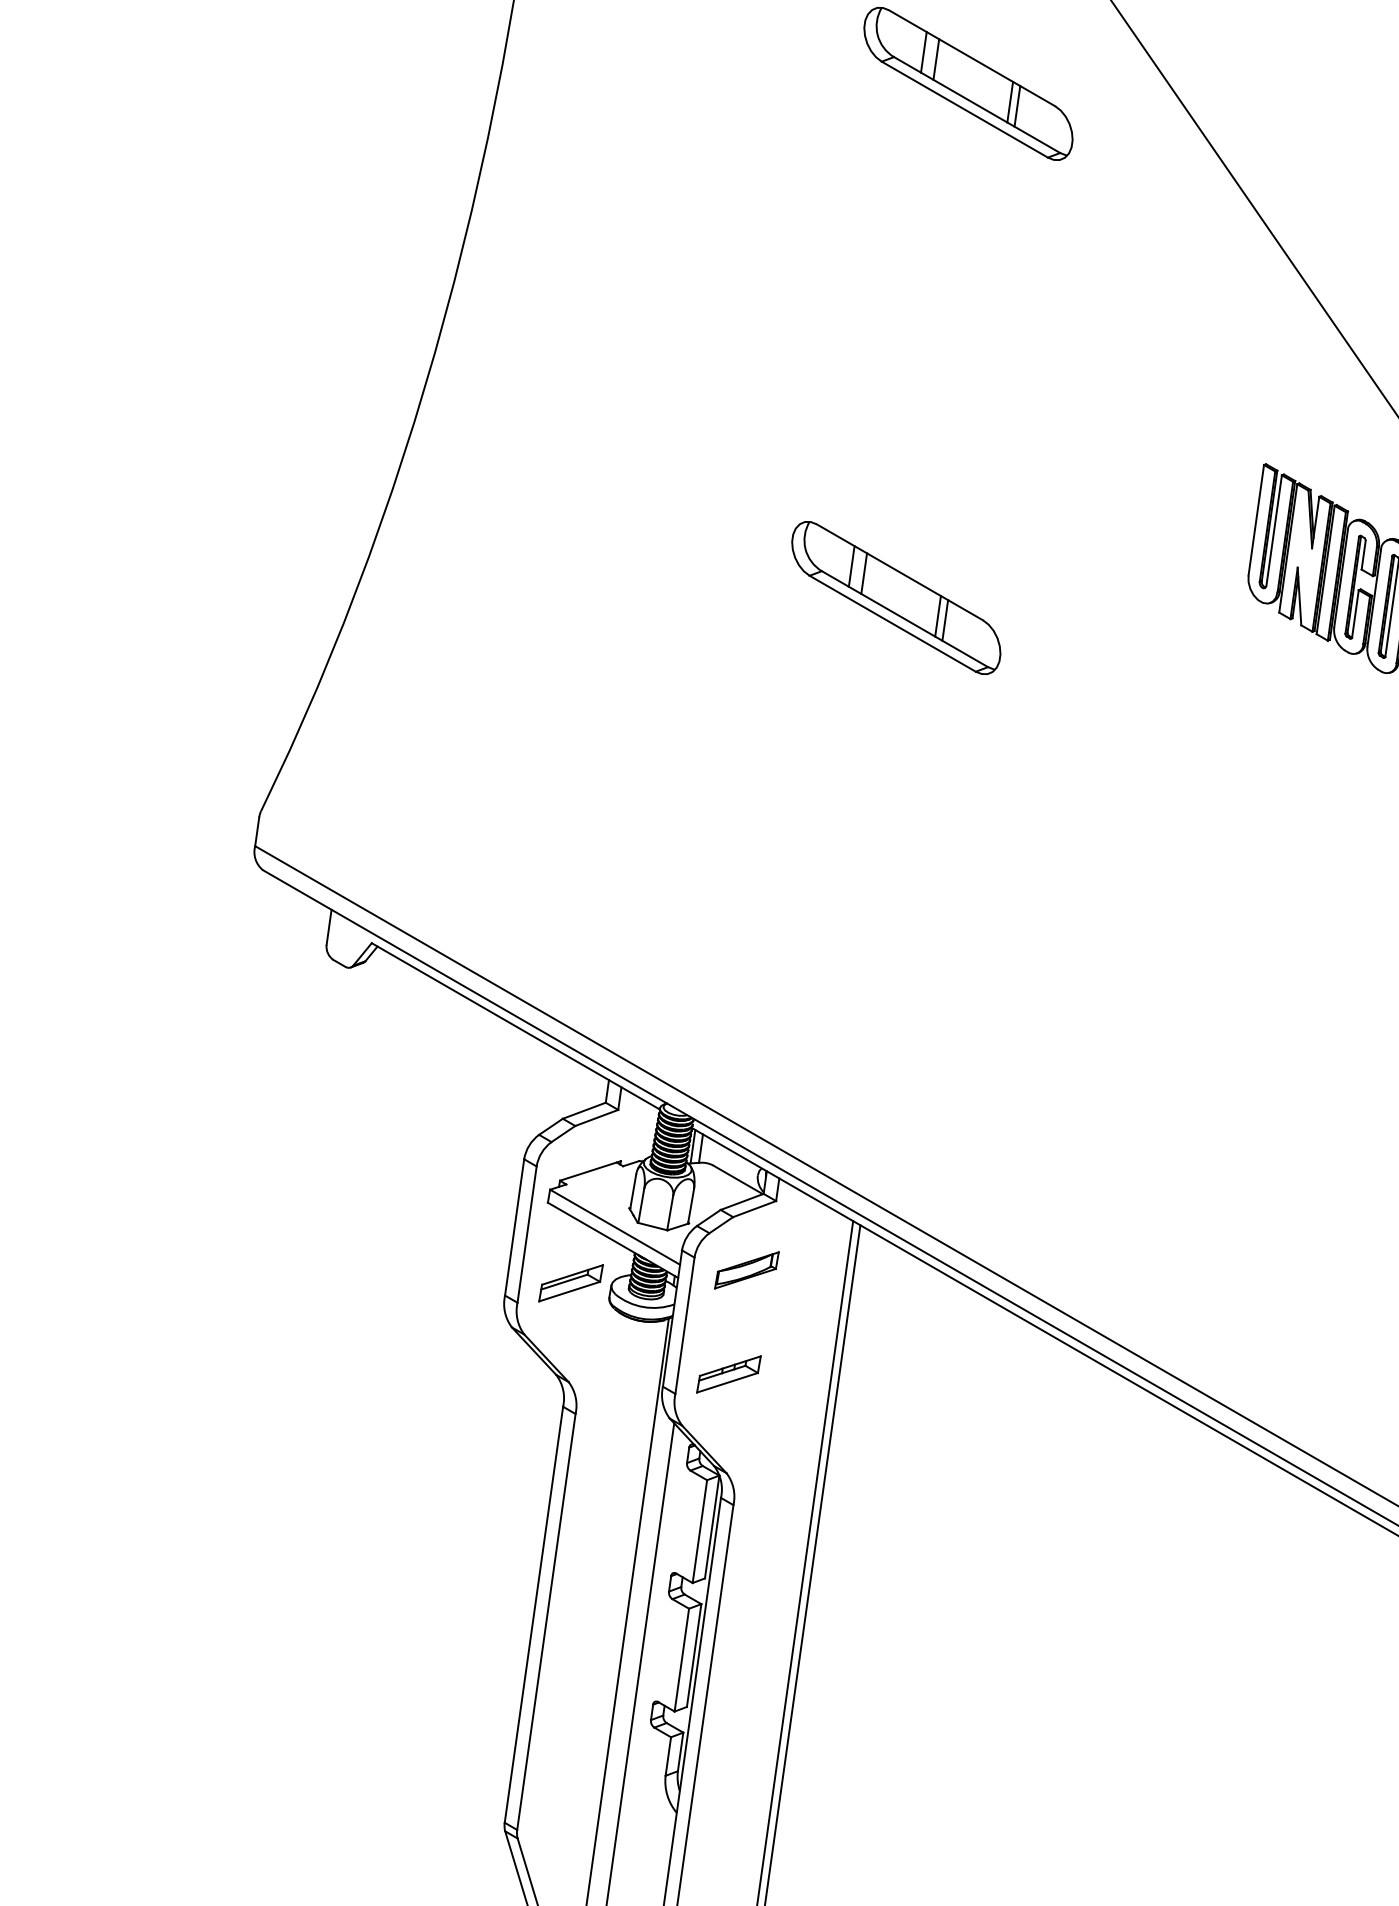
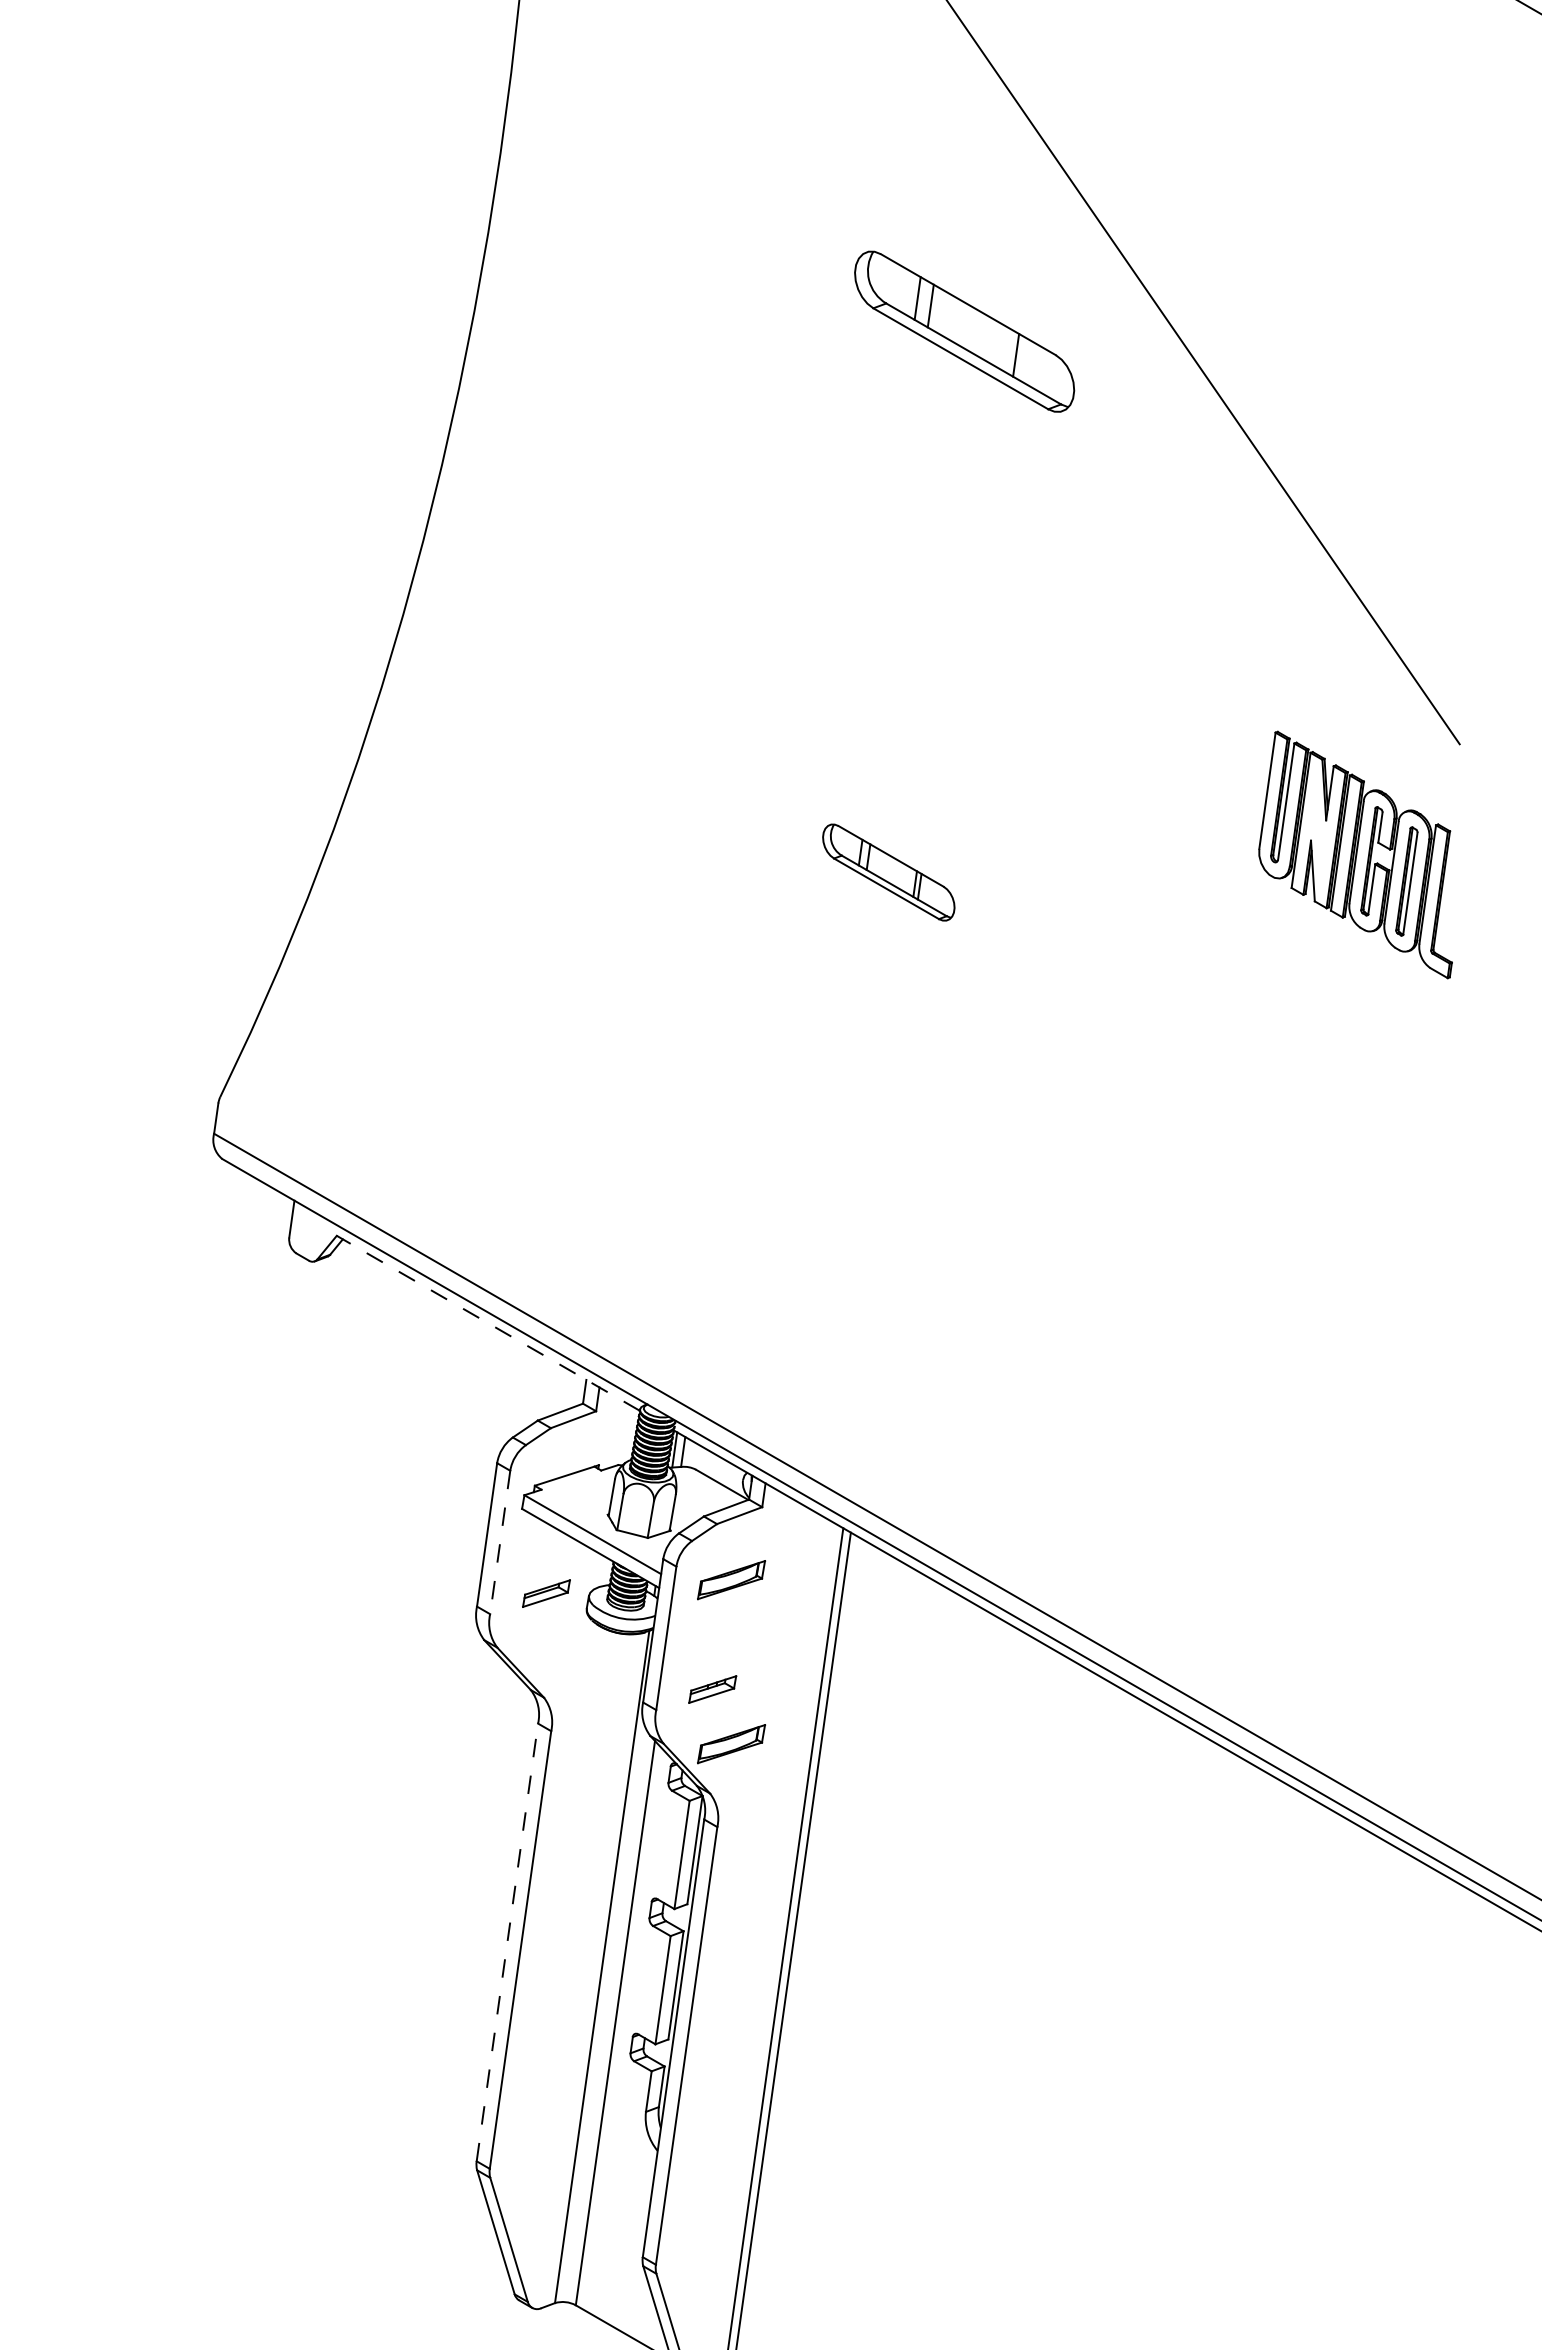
line: (1010, 101) -> (1008, 350), removed
part: (896, 597) -> (888, 872), size x0.6
line: (515, 1026) -> (488, 1323), solid -> dashed
line: (527, 1234) -> (500, 1542), solid -> dashed
part: (571, 1283) -> (546, 1593), size x0.7
part: (728, 1374) -> (712, 1689), size x0.7
part: (746, 1426) -> (731, 1744), added
line: (534, 1614) -> (507, 1942), solid -> dashed

